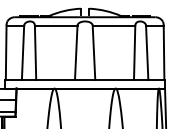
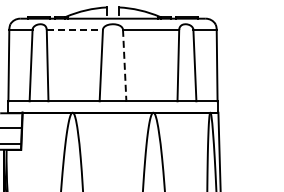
line: (56, 25) -> (75, 29), solid -> dashed
line: (93, 52) -> (124, 65), solid -> dashed

